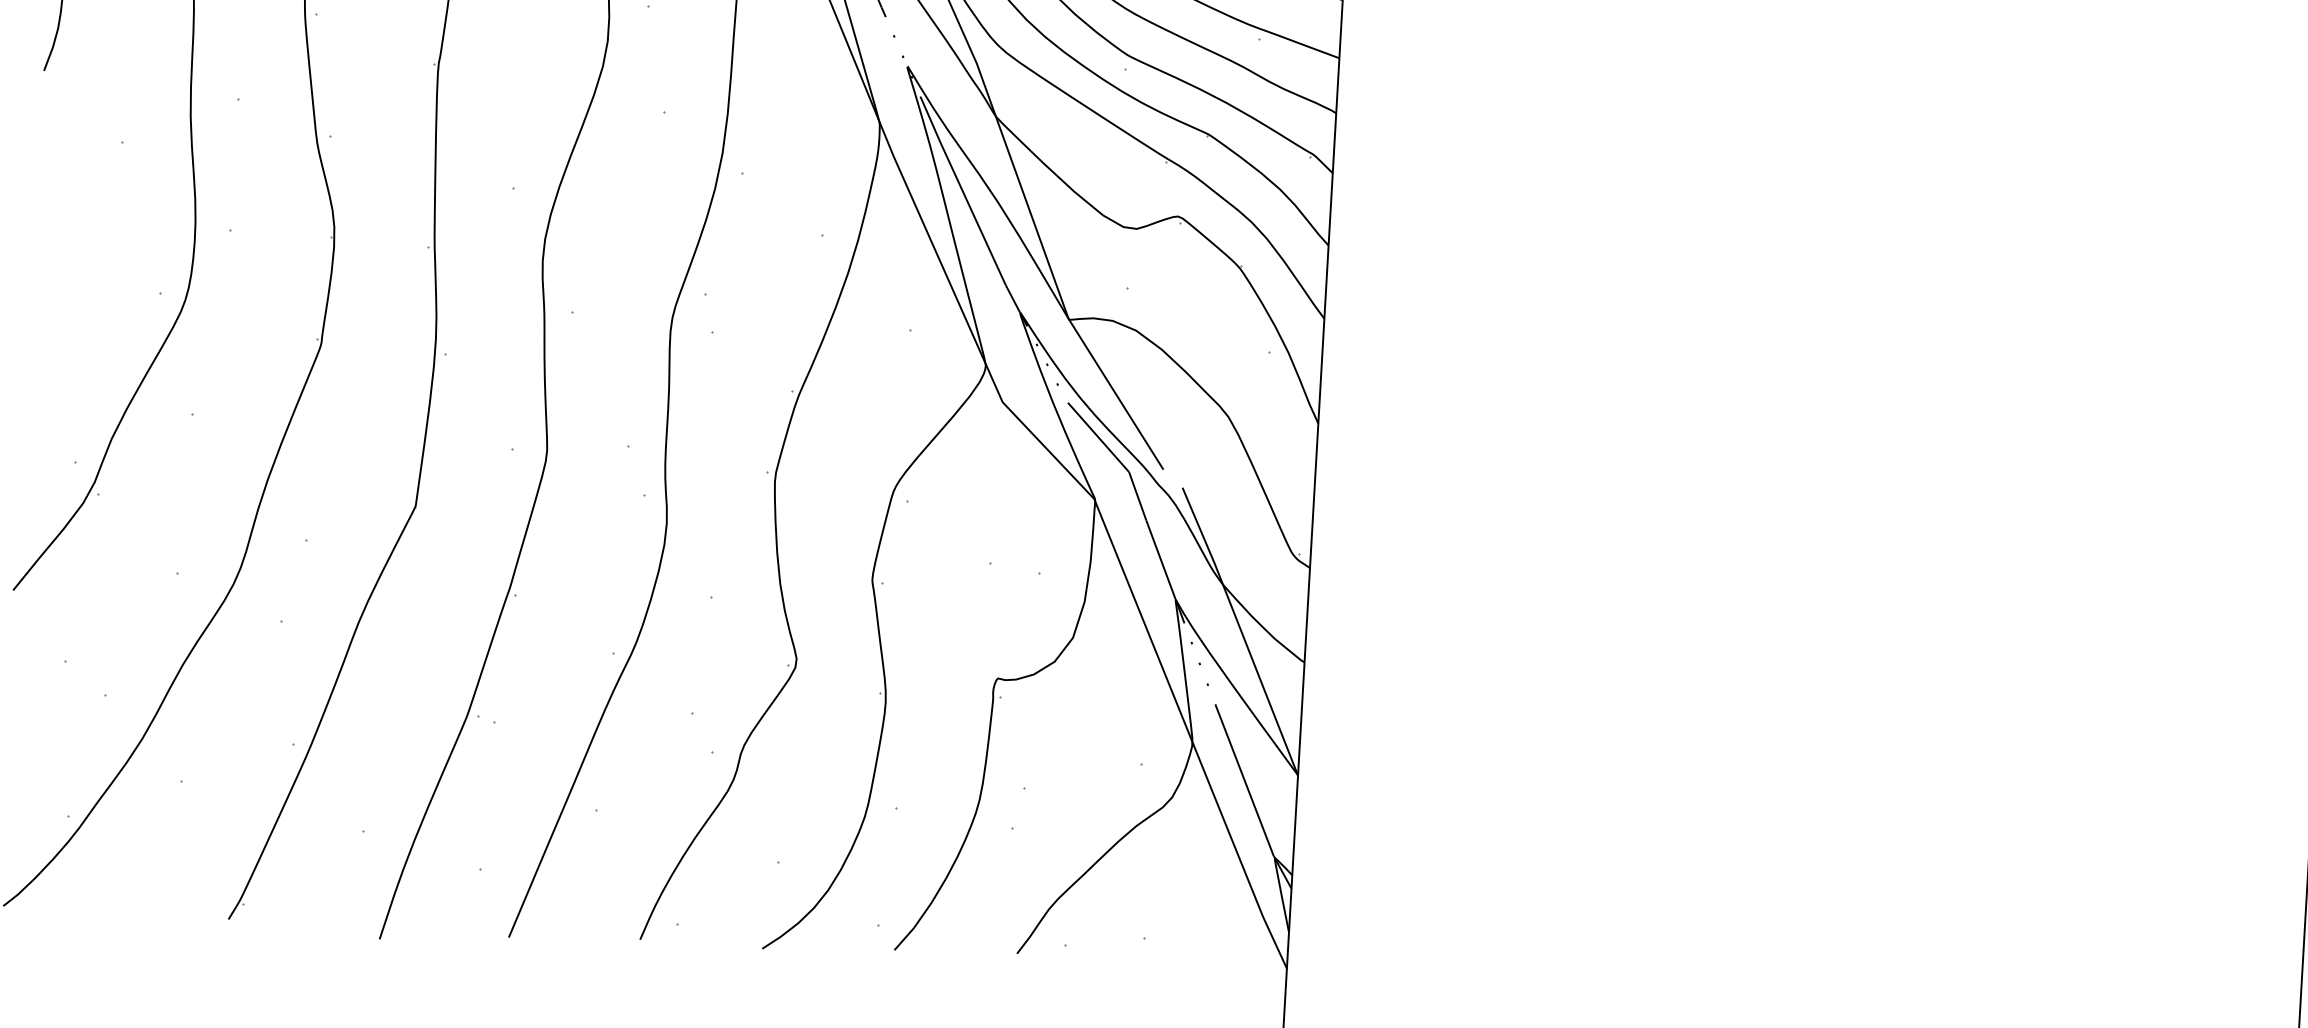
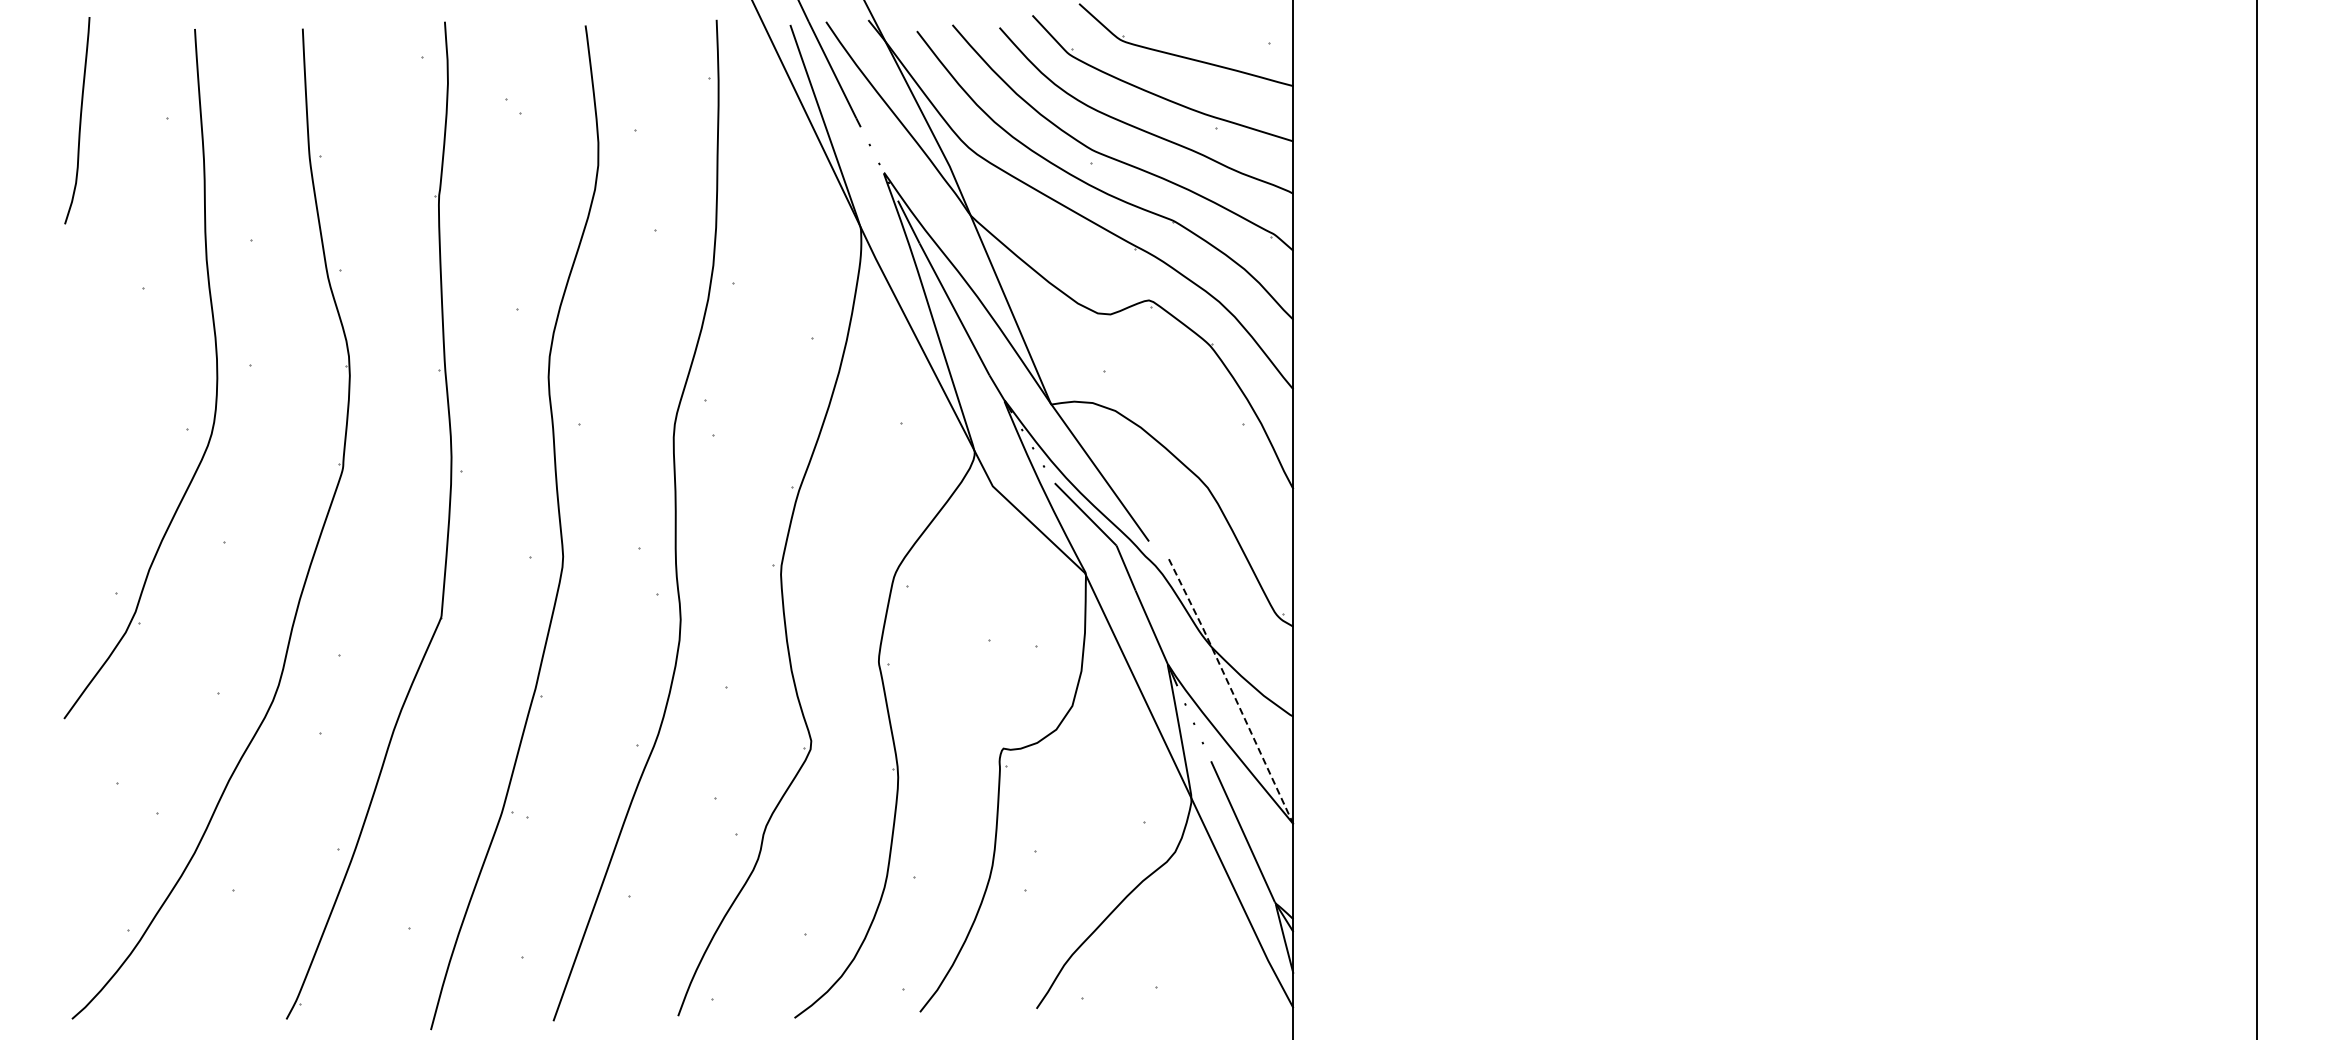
line: (1241, 630) -> (1231, 689), solid -> dashed

